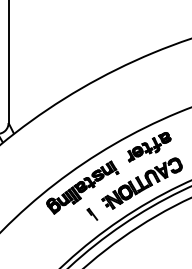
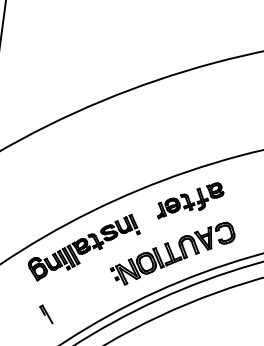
part: (92, 213) -> (46, 312), moved

